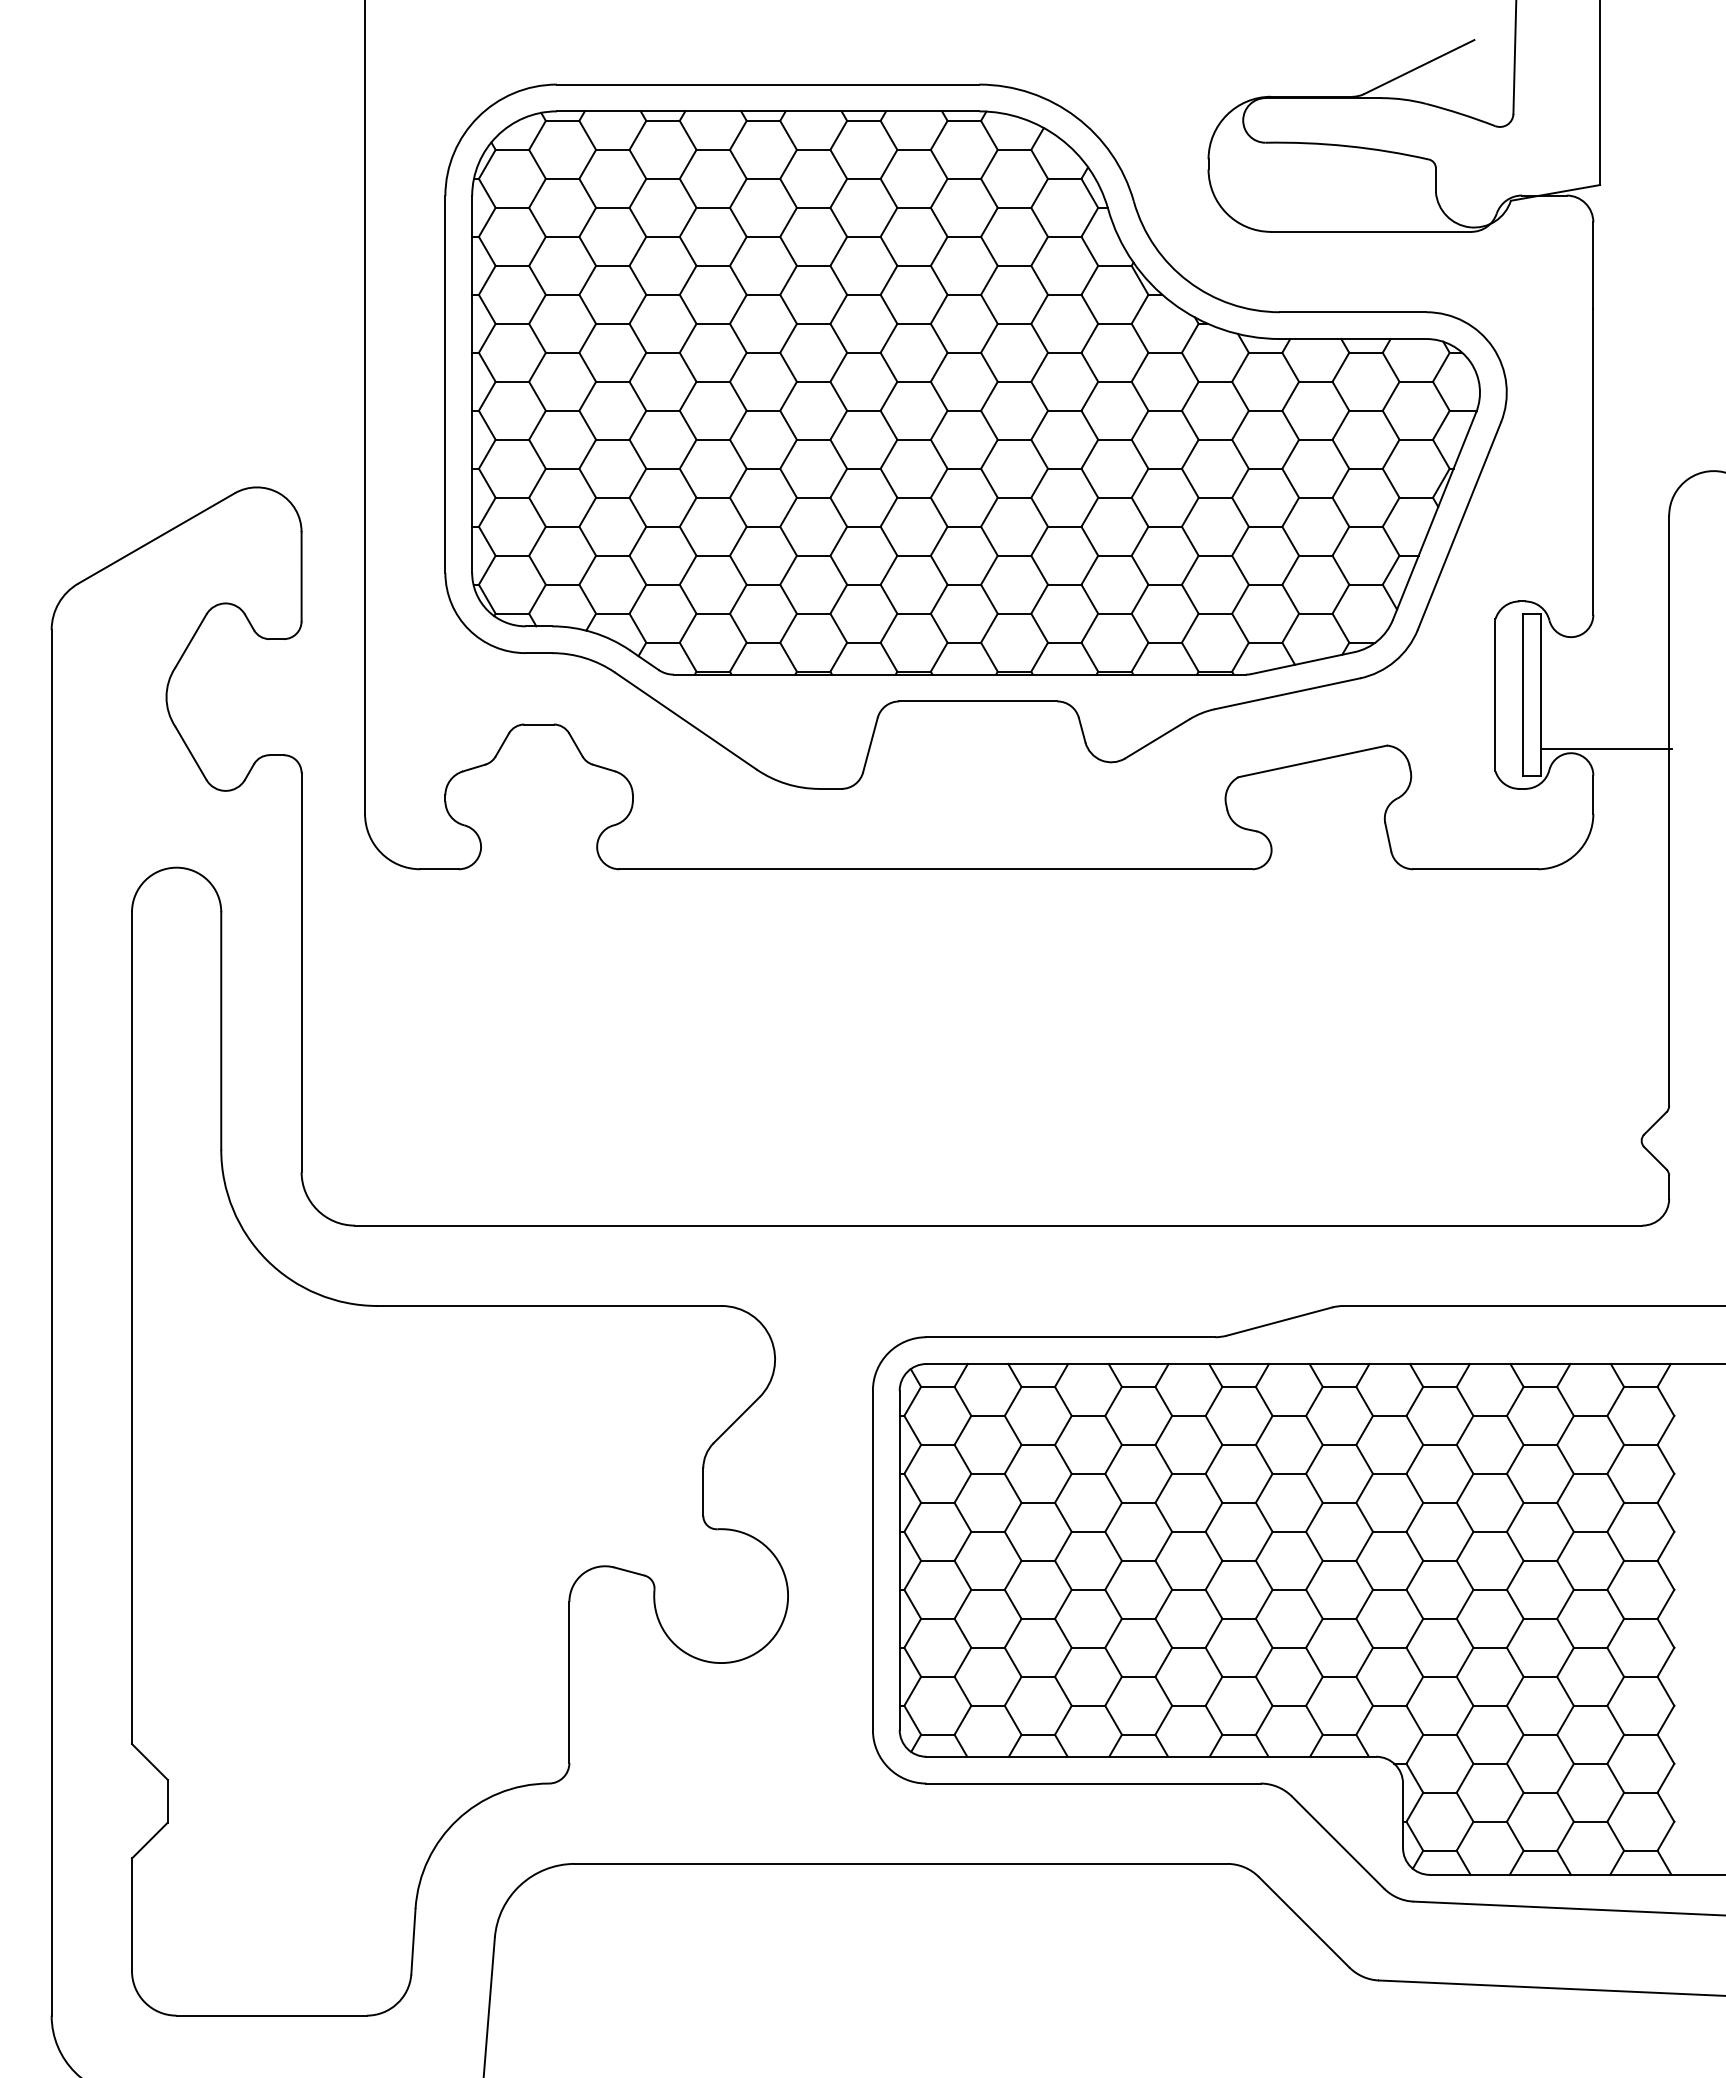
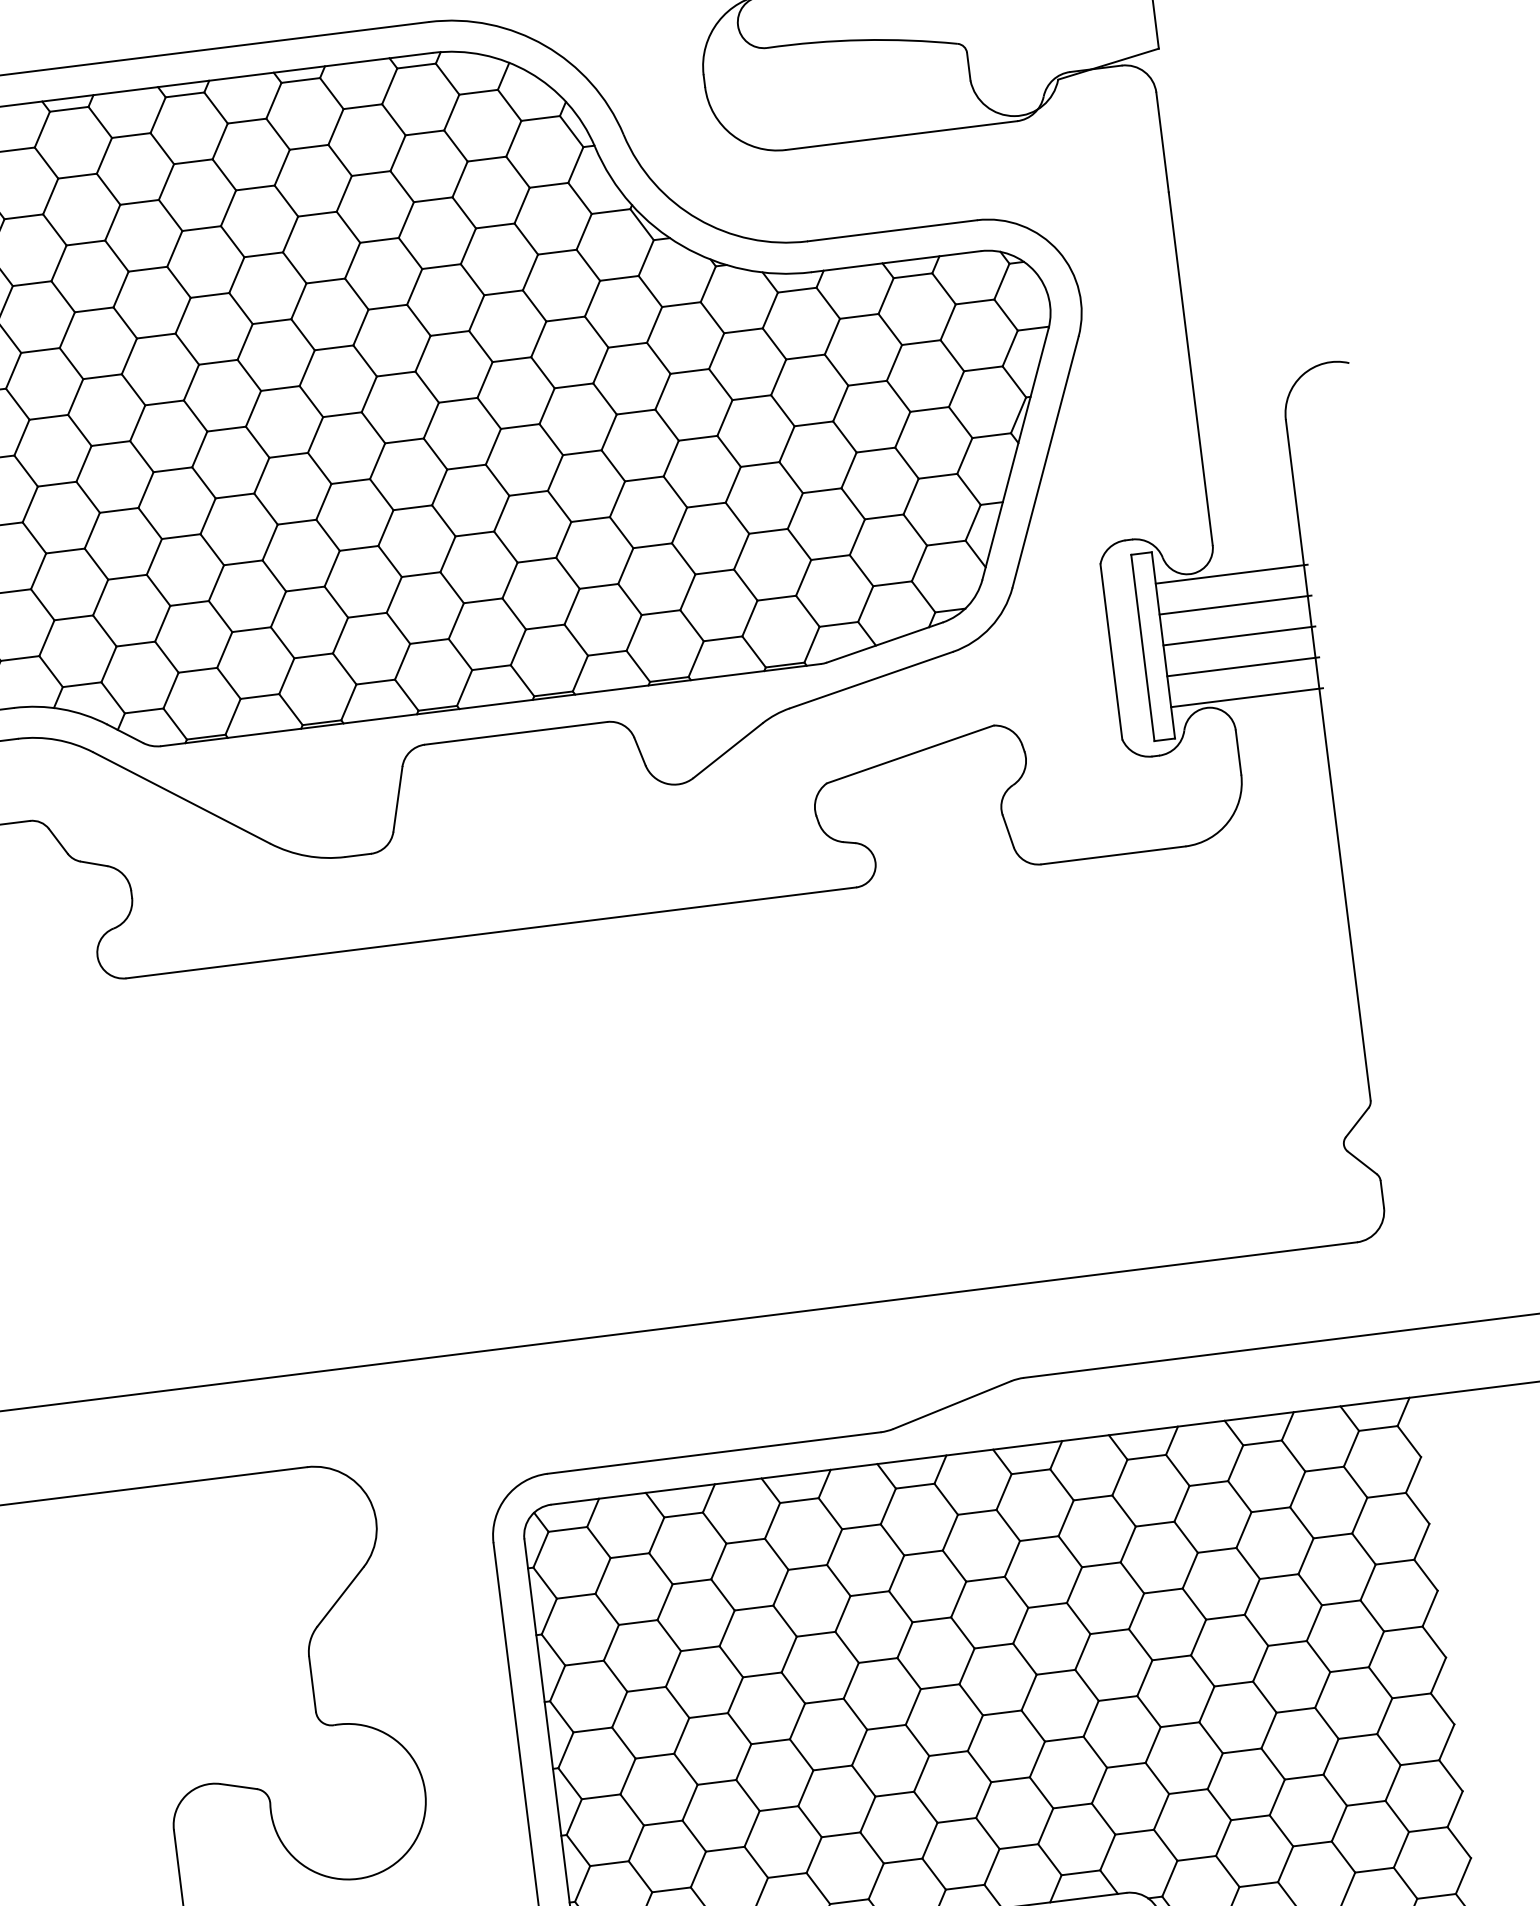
line: (1606, 641) -> (1231, 574), added
line: (1606, 668) -> (1235, 605), added
line: (1606, 695) -> (1239, 636), added
line: (1606, 721) -> (1243, 666), added

